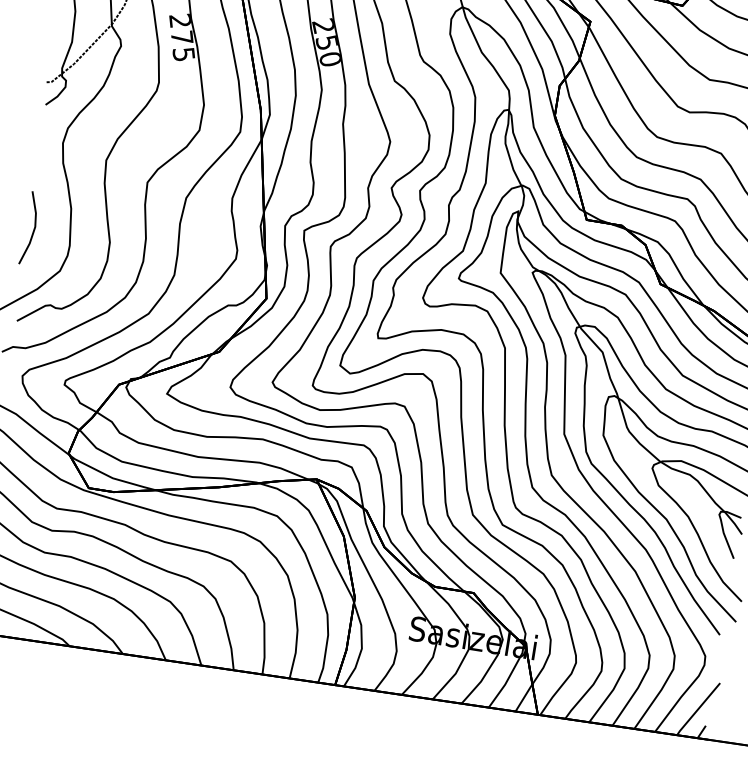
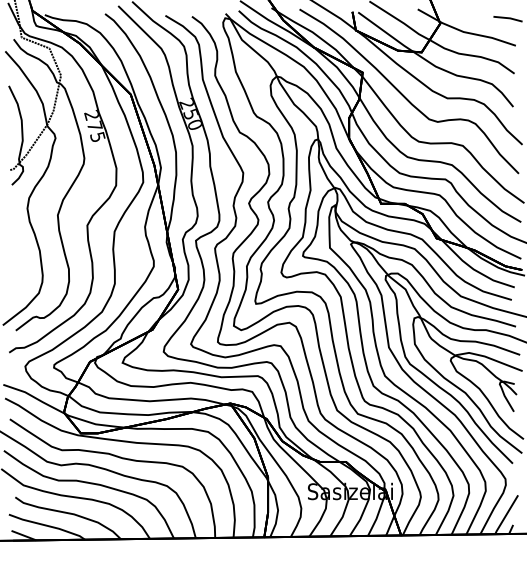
line: (32, 229) -> (16, 268), removed

